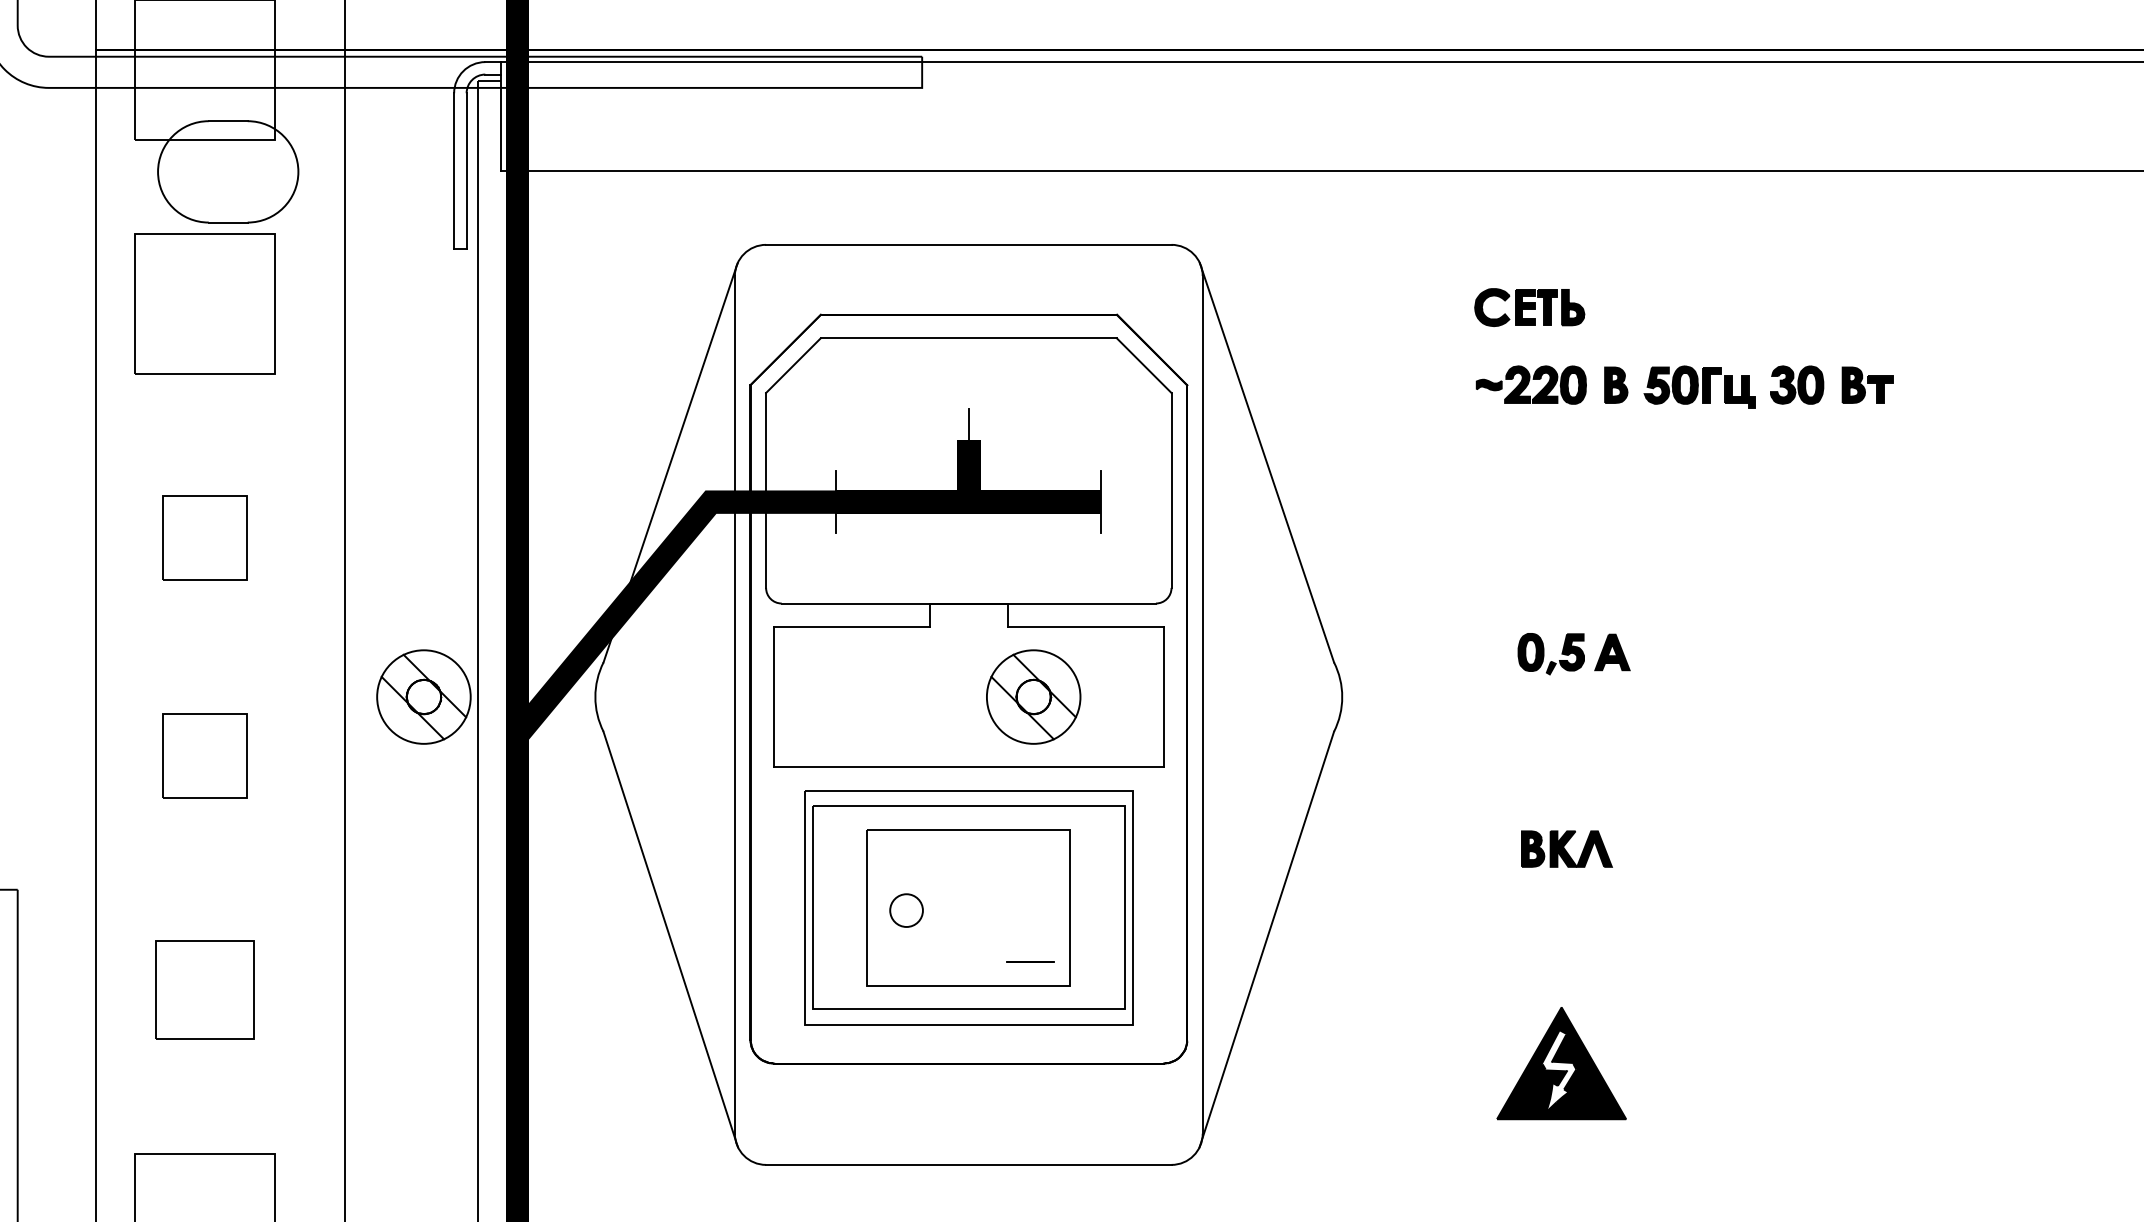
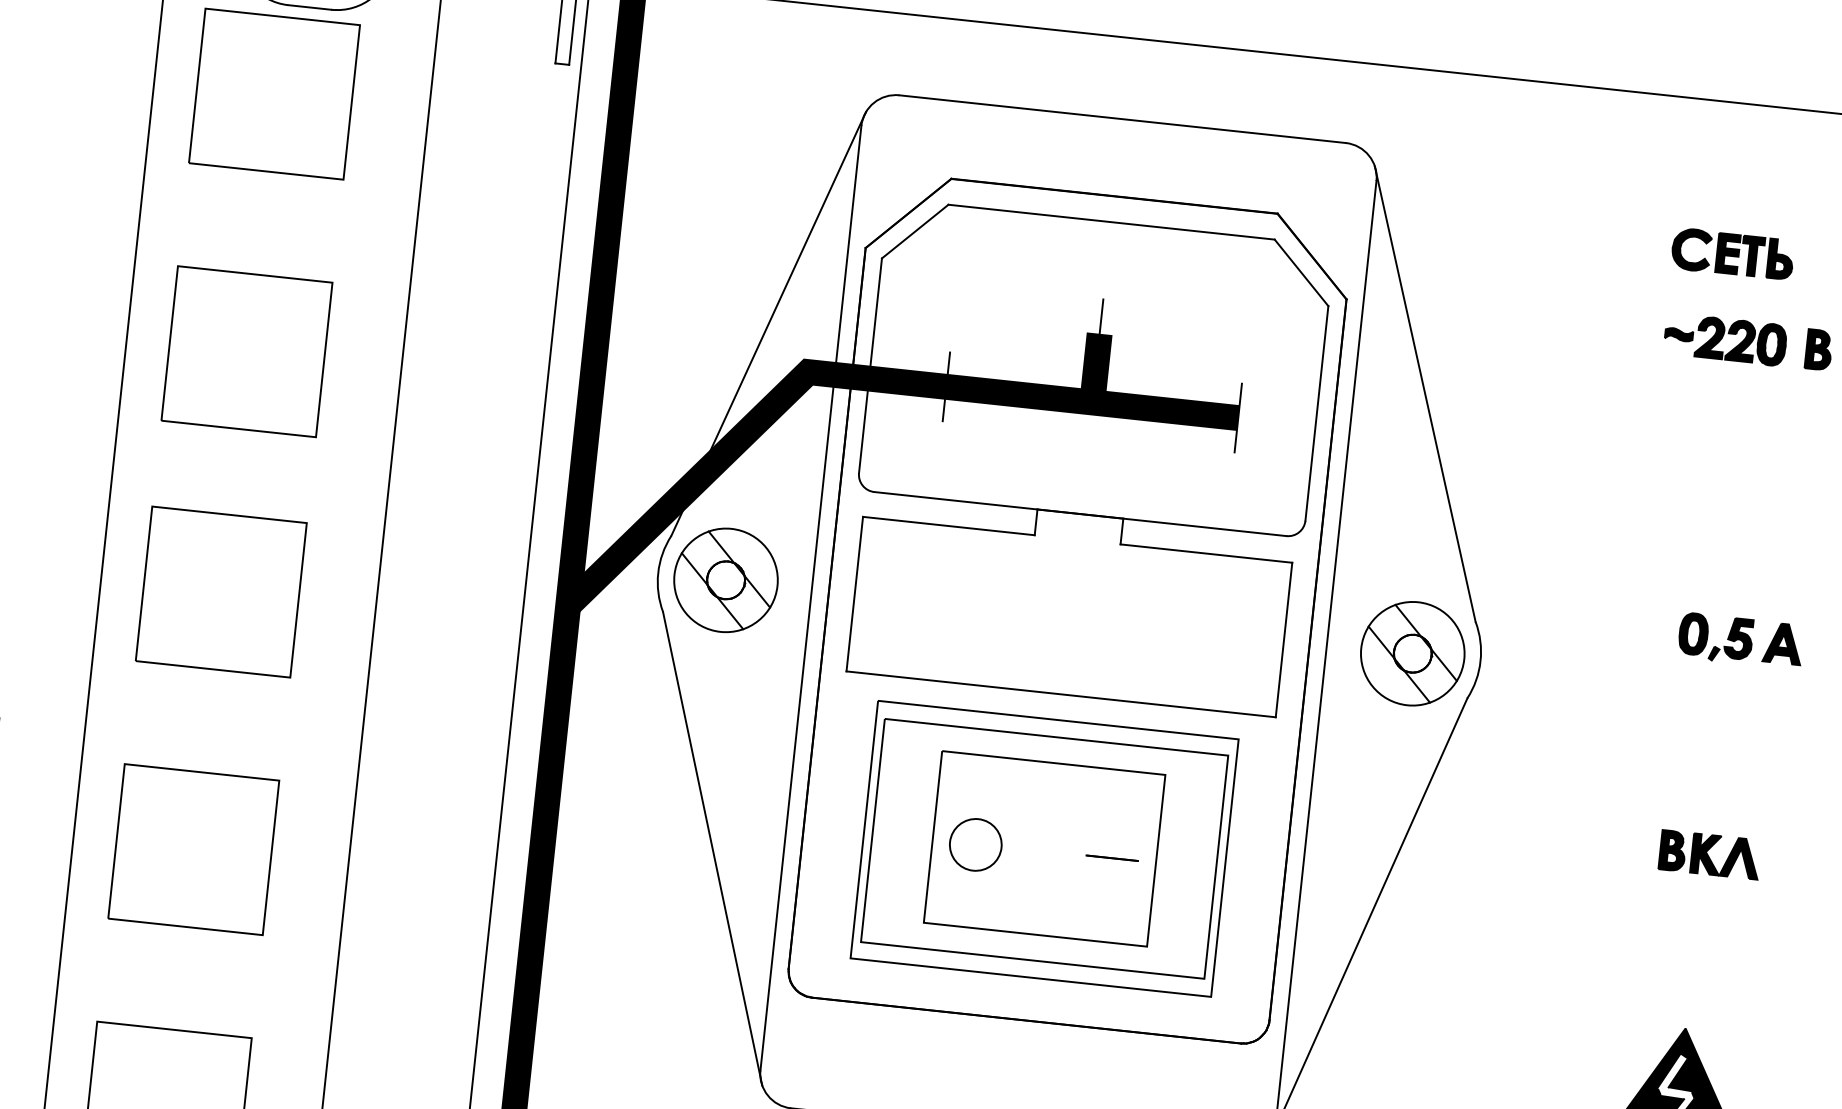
part: (204, 537) -> (246, 351), size x1.67
part: (423, 696) -> (725, 579), moved
part: (1033, 696) -> (1412, 653), moved
part: (204, 755) -> (220, 591), size x1.67
circle: (906, 910) -> (975, 844), size x1.43
line: (1030, 961) -> (1112, 858), moved
part: (204, 989) -> (193, 849), size x1.43

